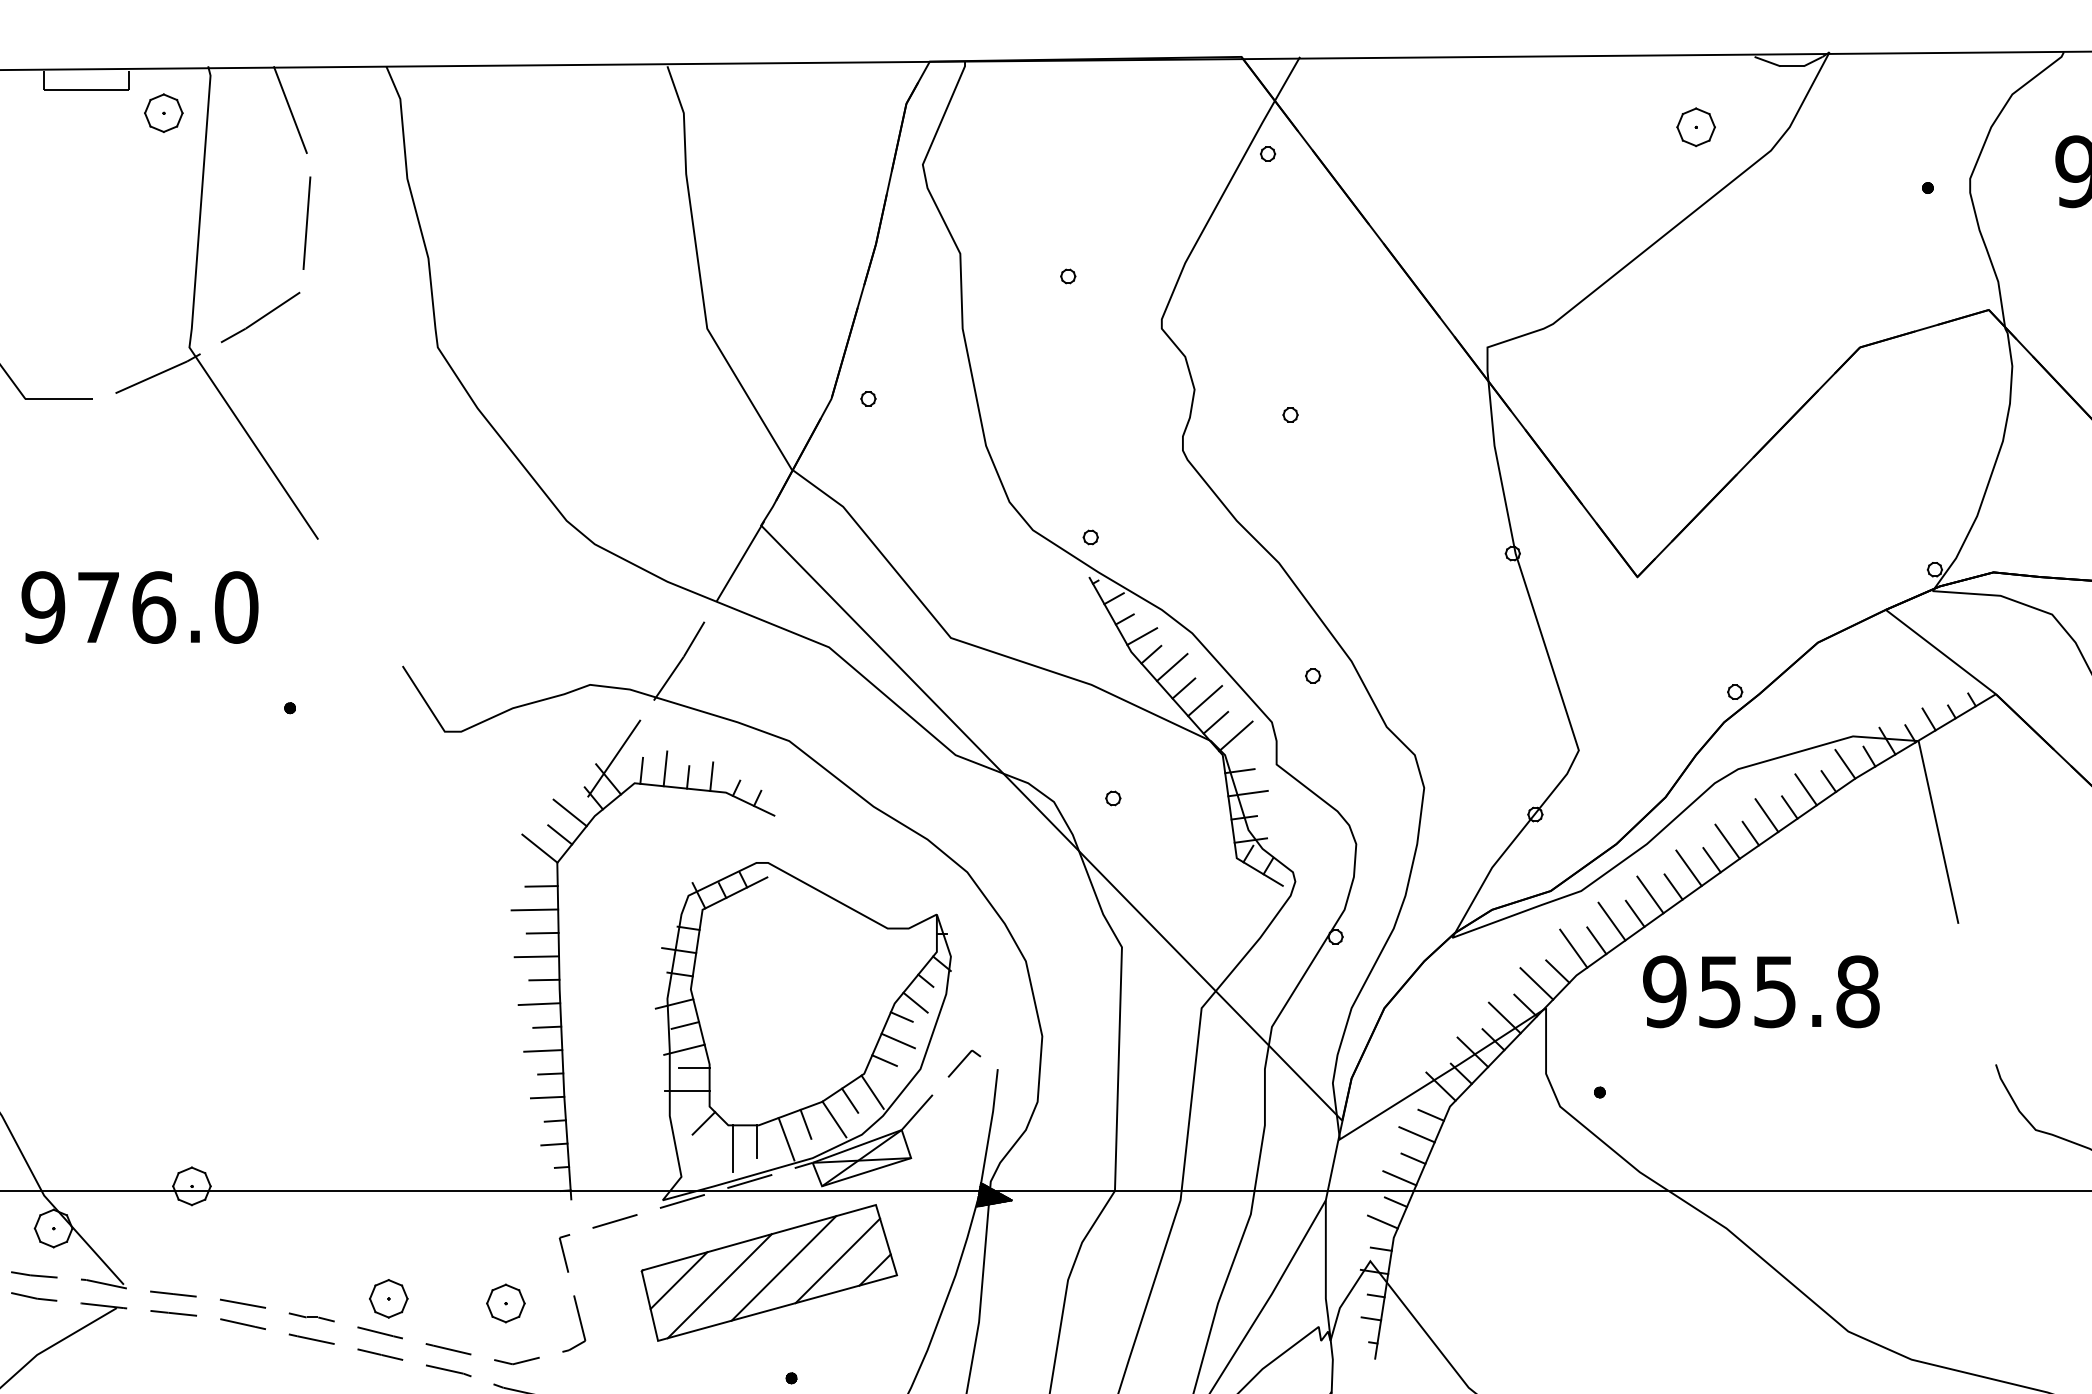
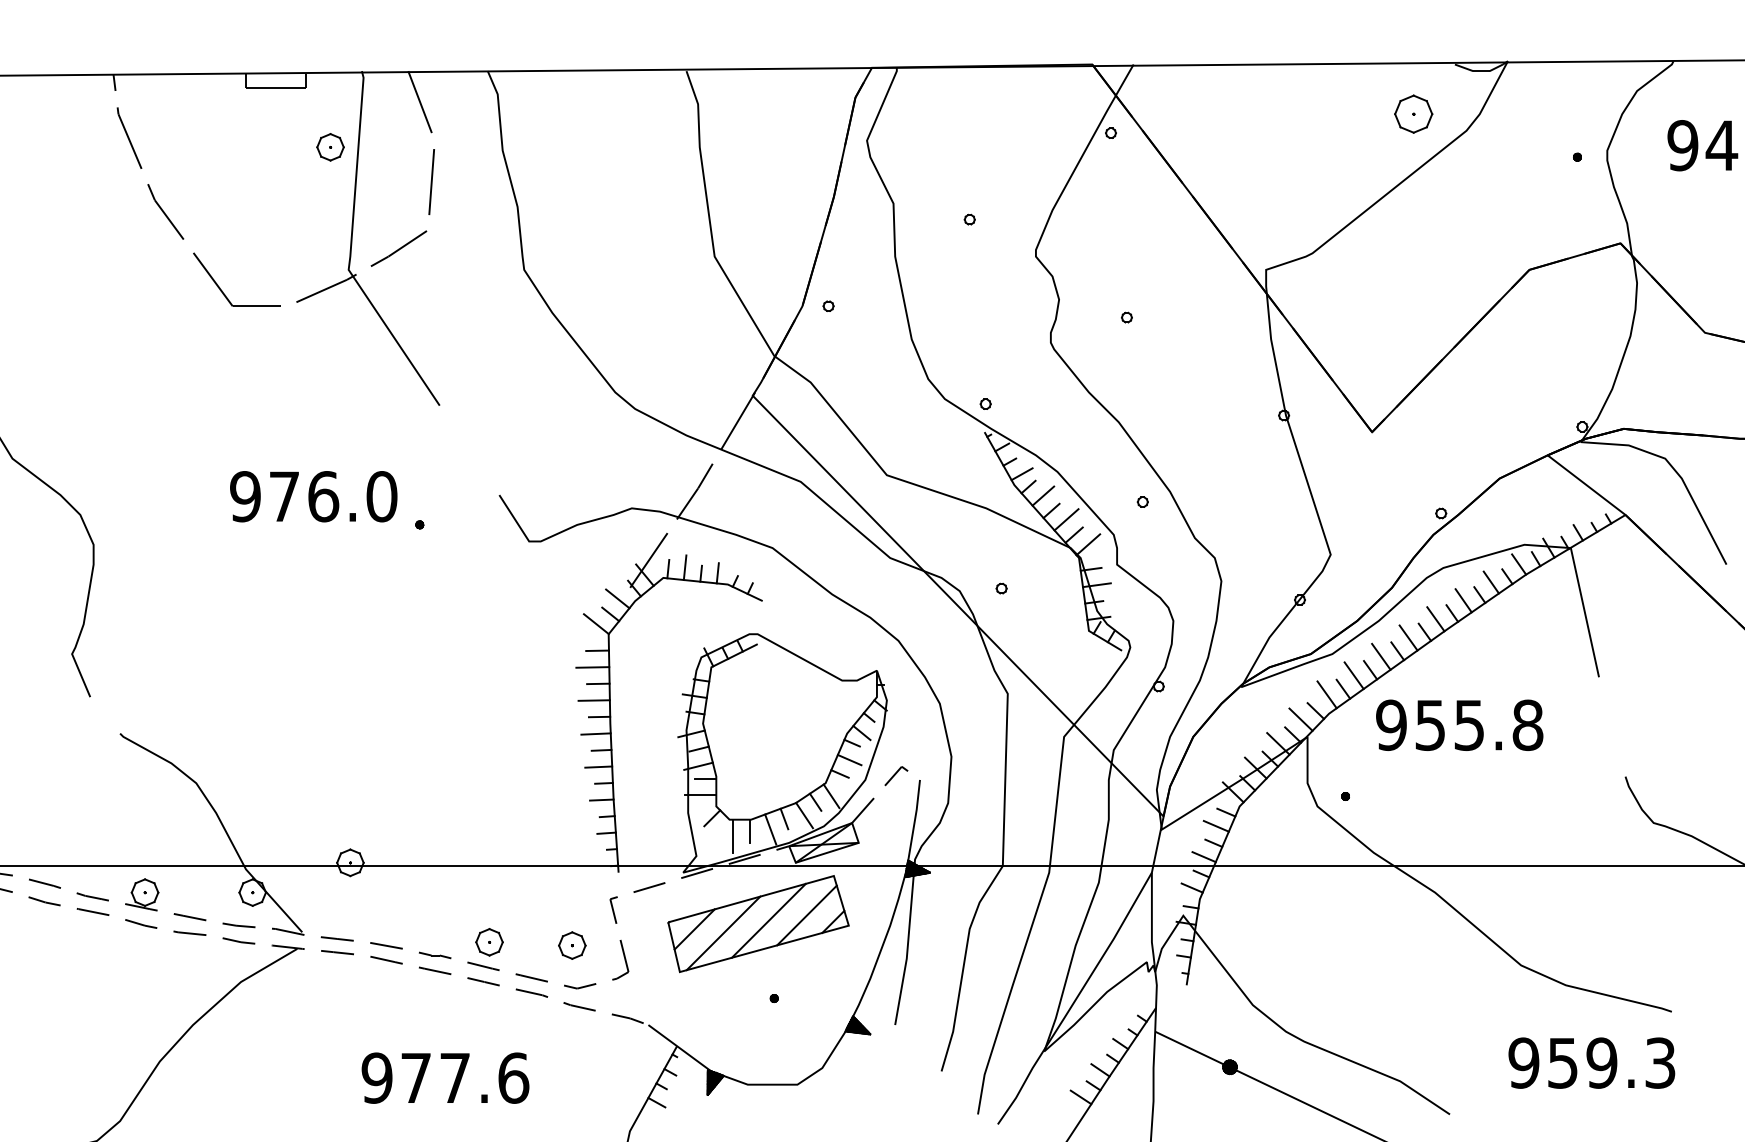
part: (163, 113) -> (330, 147), moved
part: (1695, 127) -> (1413, 114), size x1.4
text: (139, 607) -> (313, 496), moved

